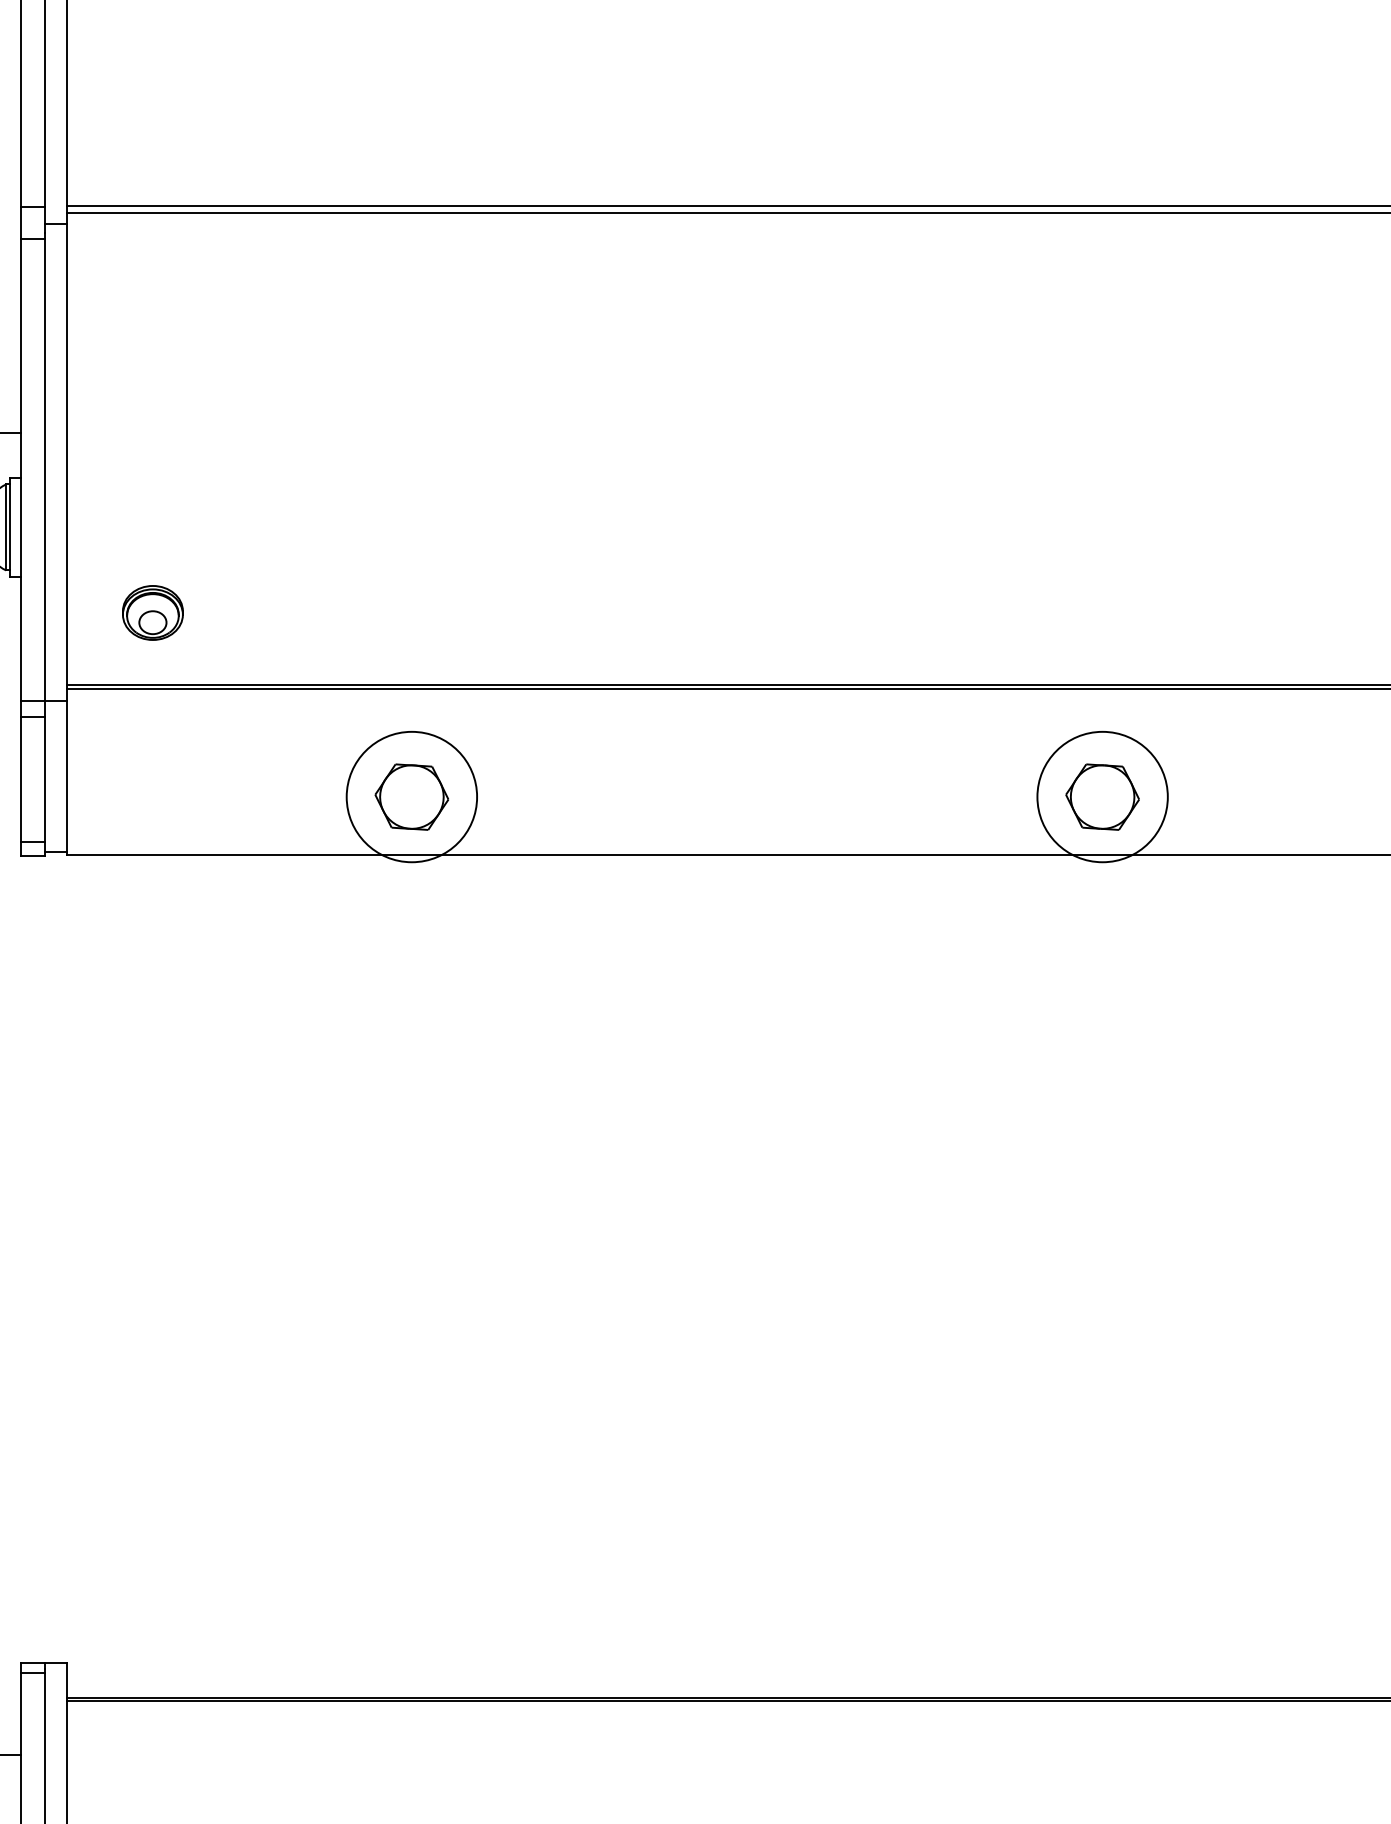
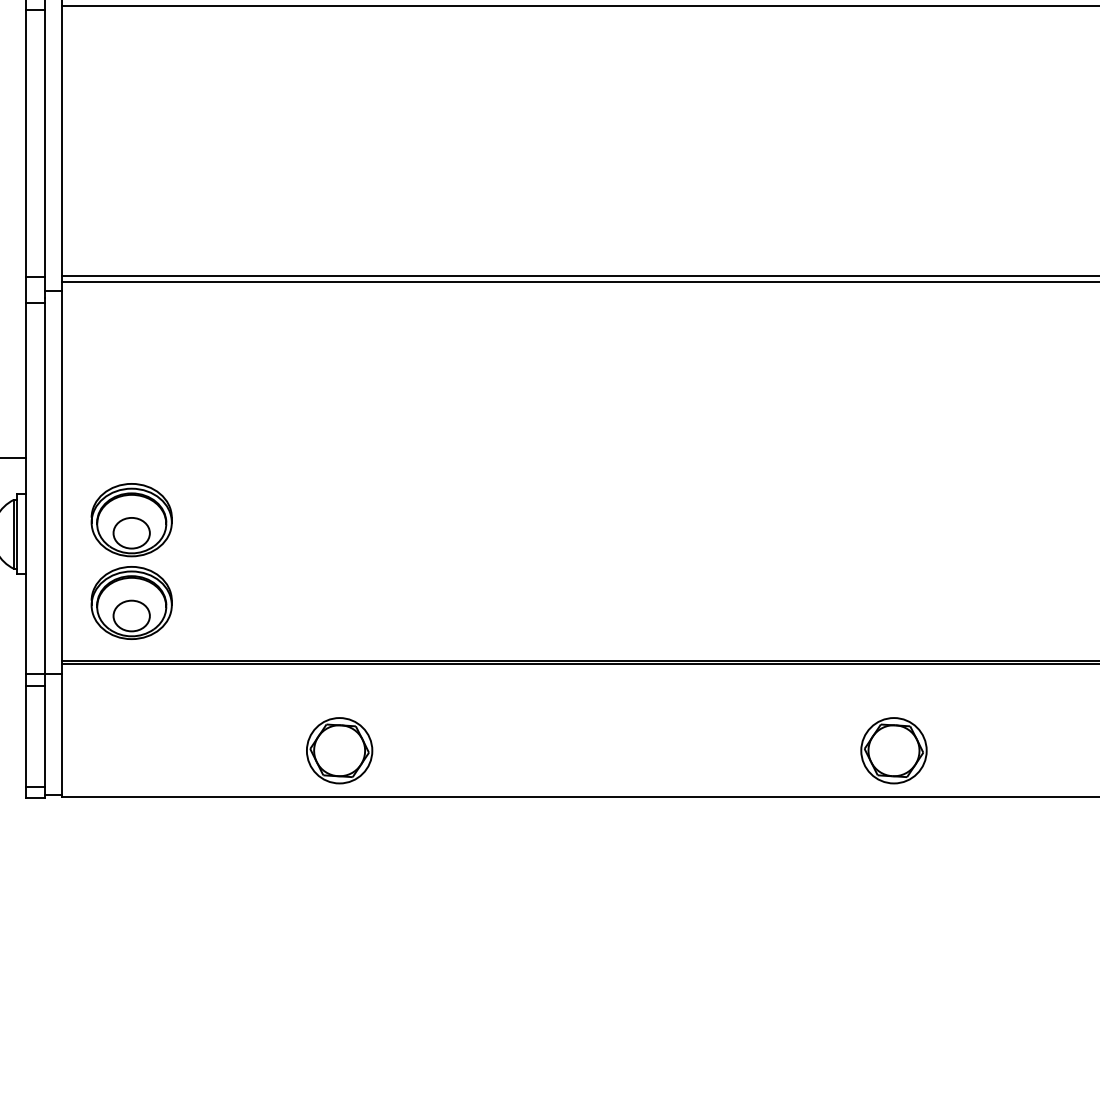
part: (152, 509) -> (131, 519), added
part: (152, 612) -> (131, 602), size x1.67
circle: (411, 796) -> (339, 750), size x0.62
circle: (1102, 796) -> (893, 750), size x0.62

